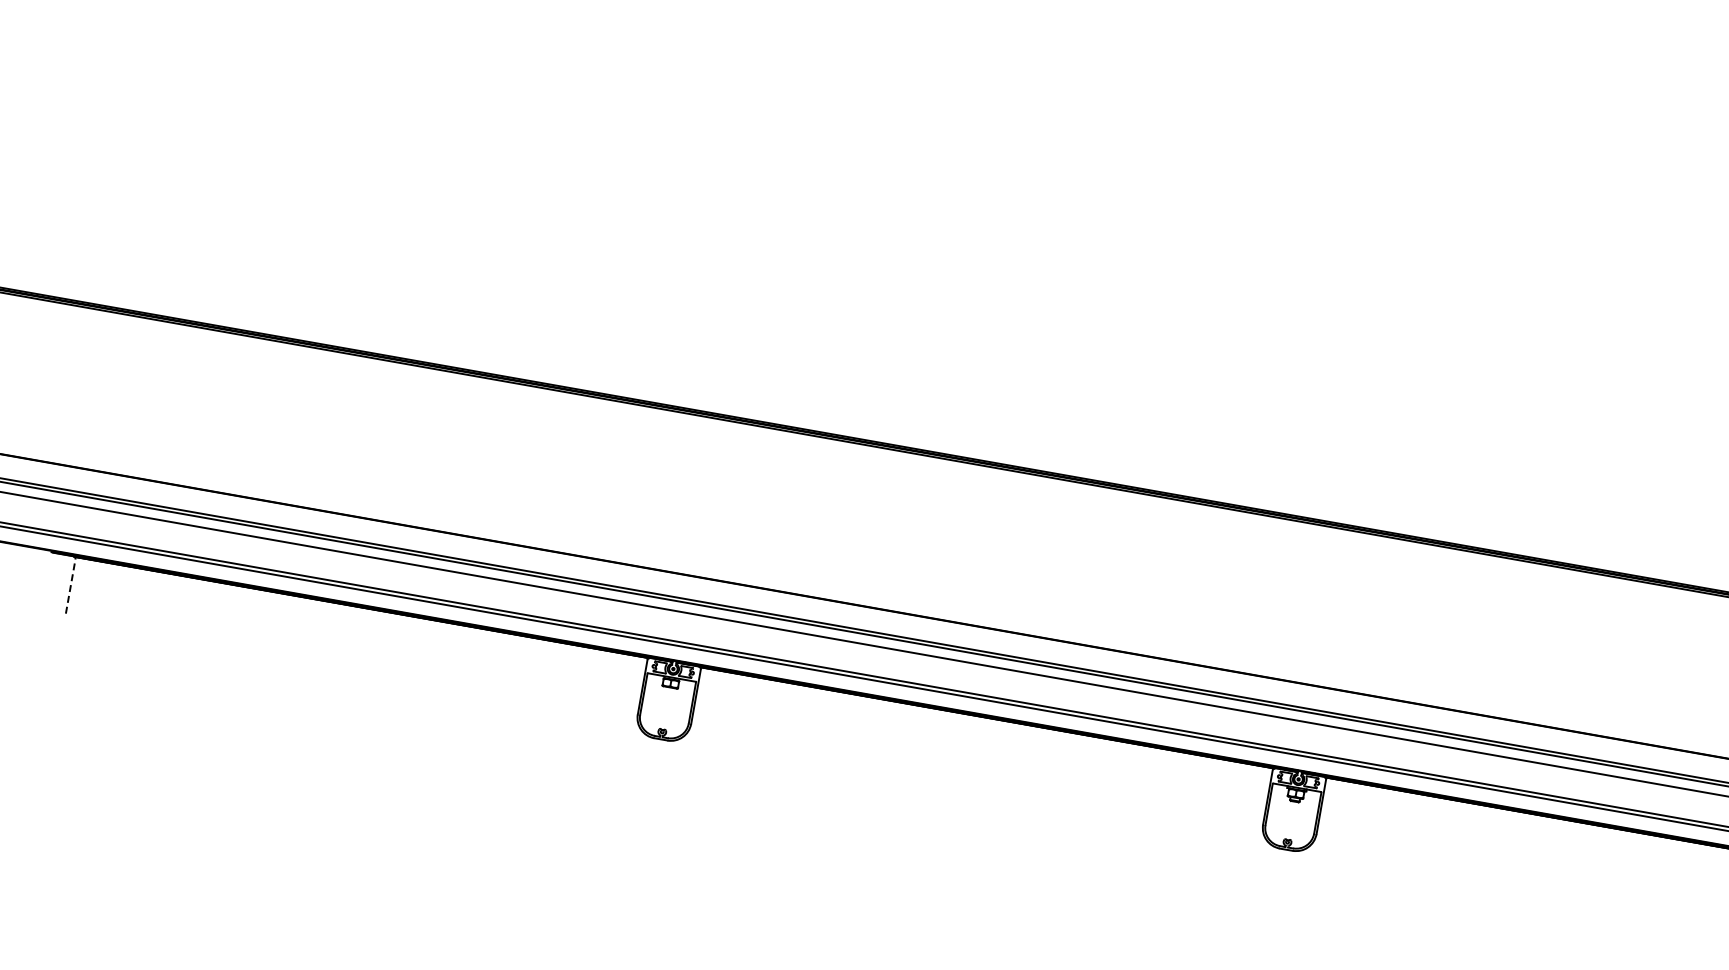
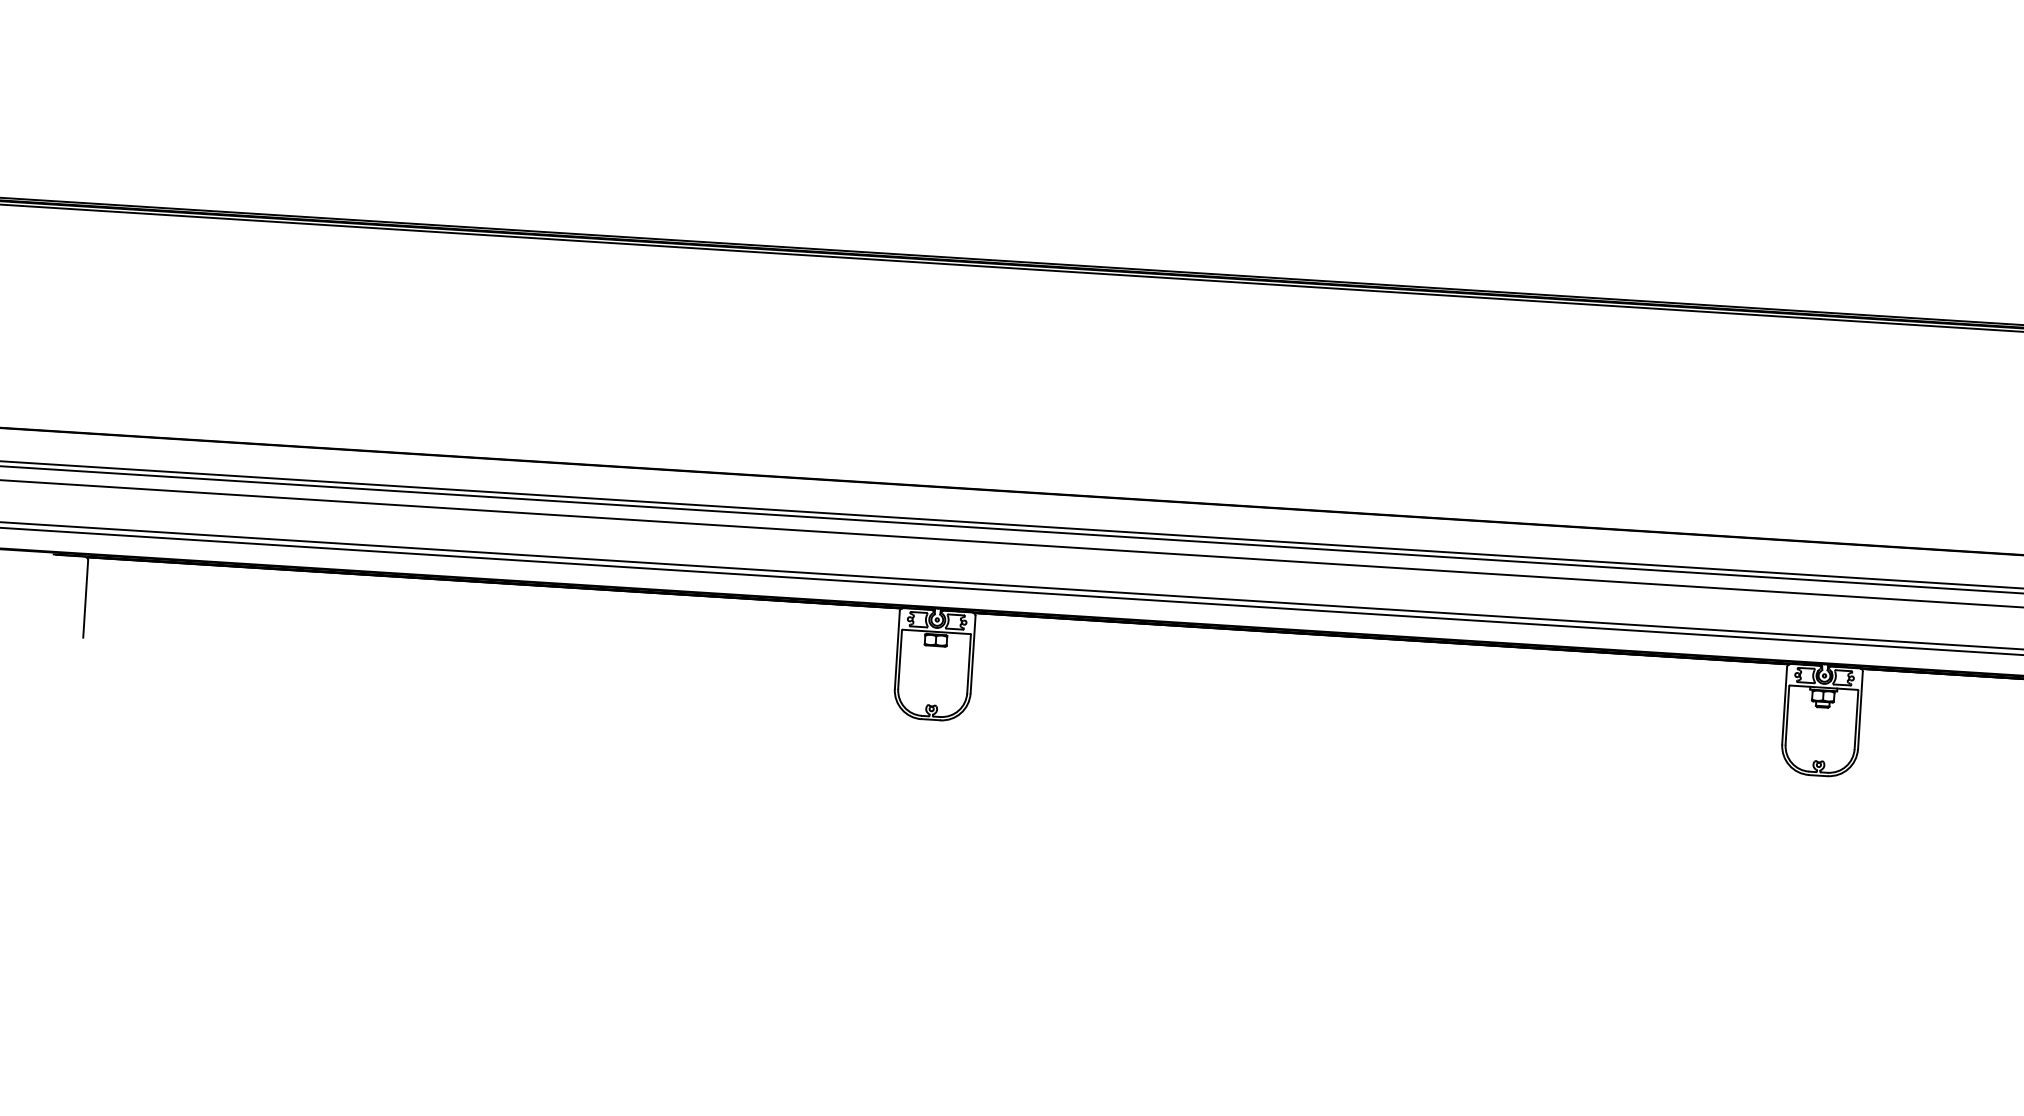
line: (70, 586) -> (85, 599), dashed -> solid

